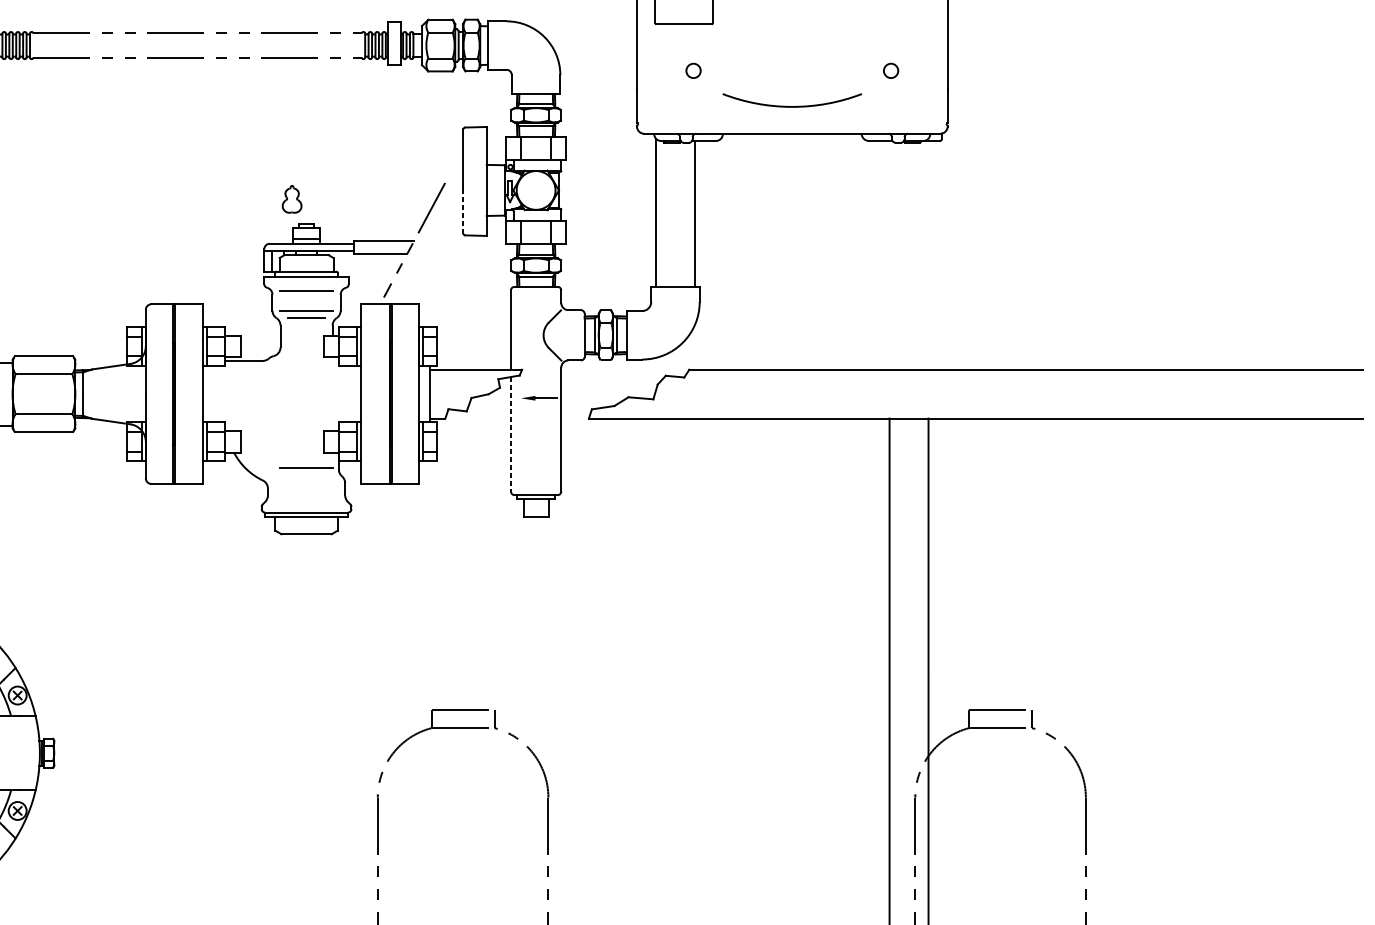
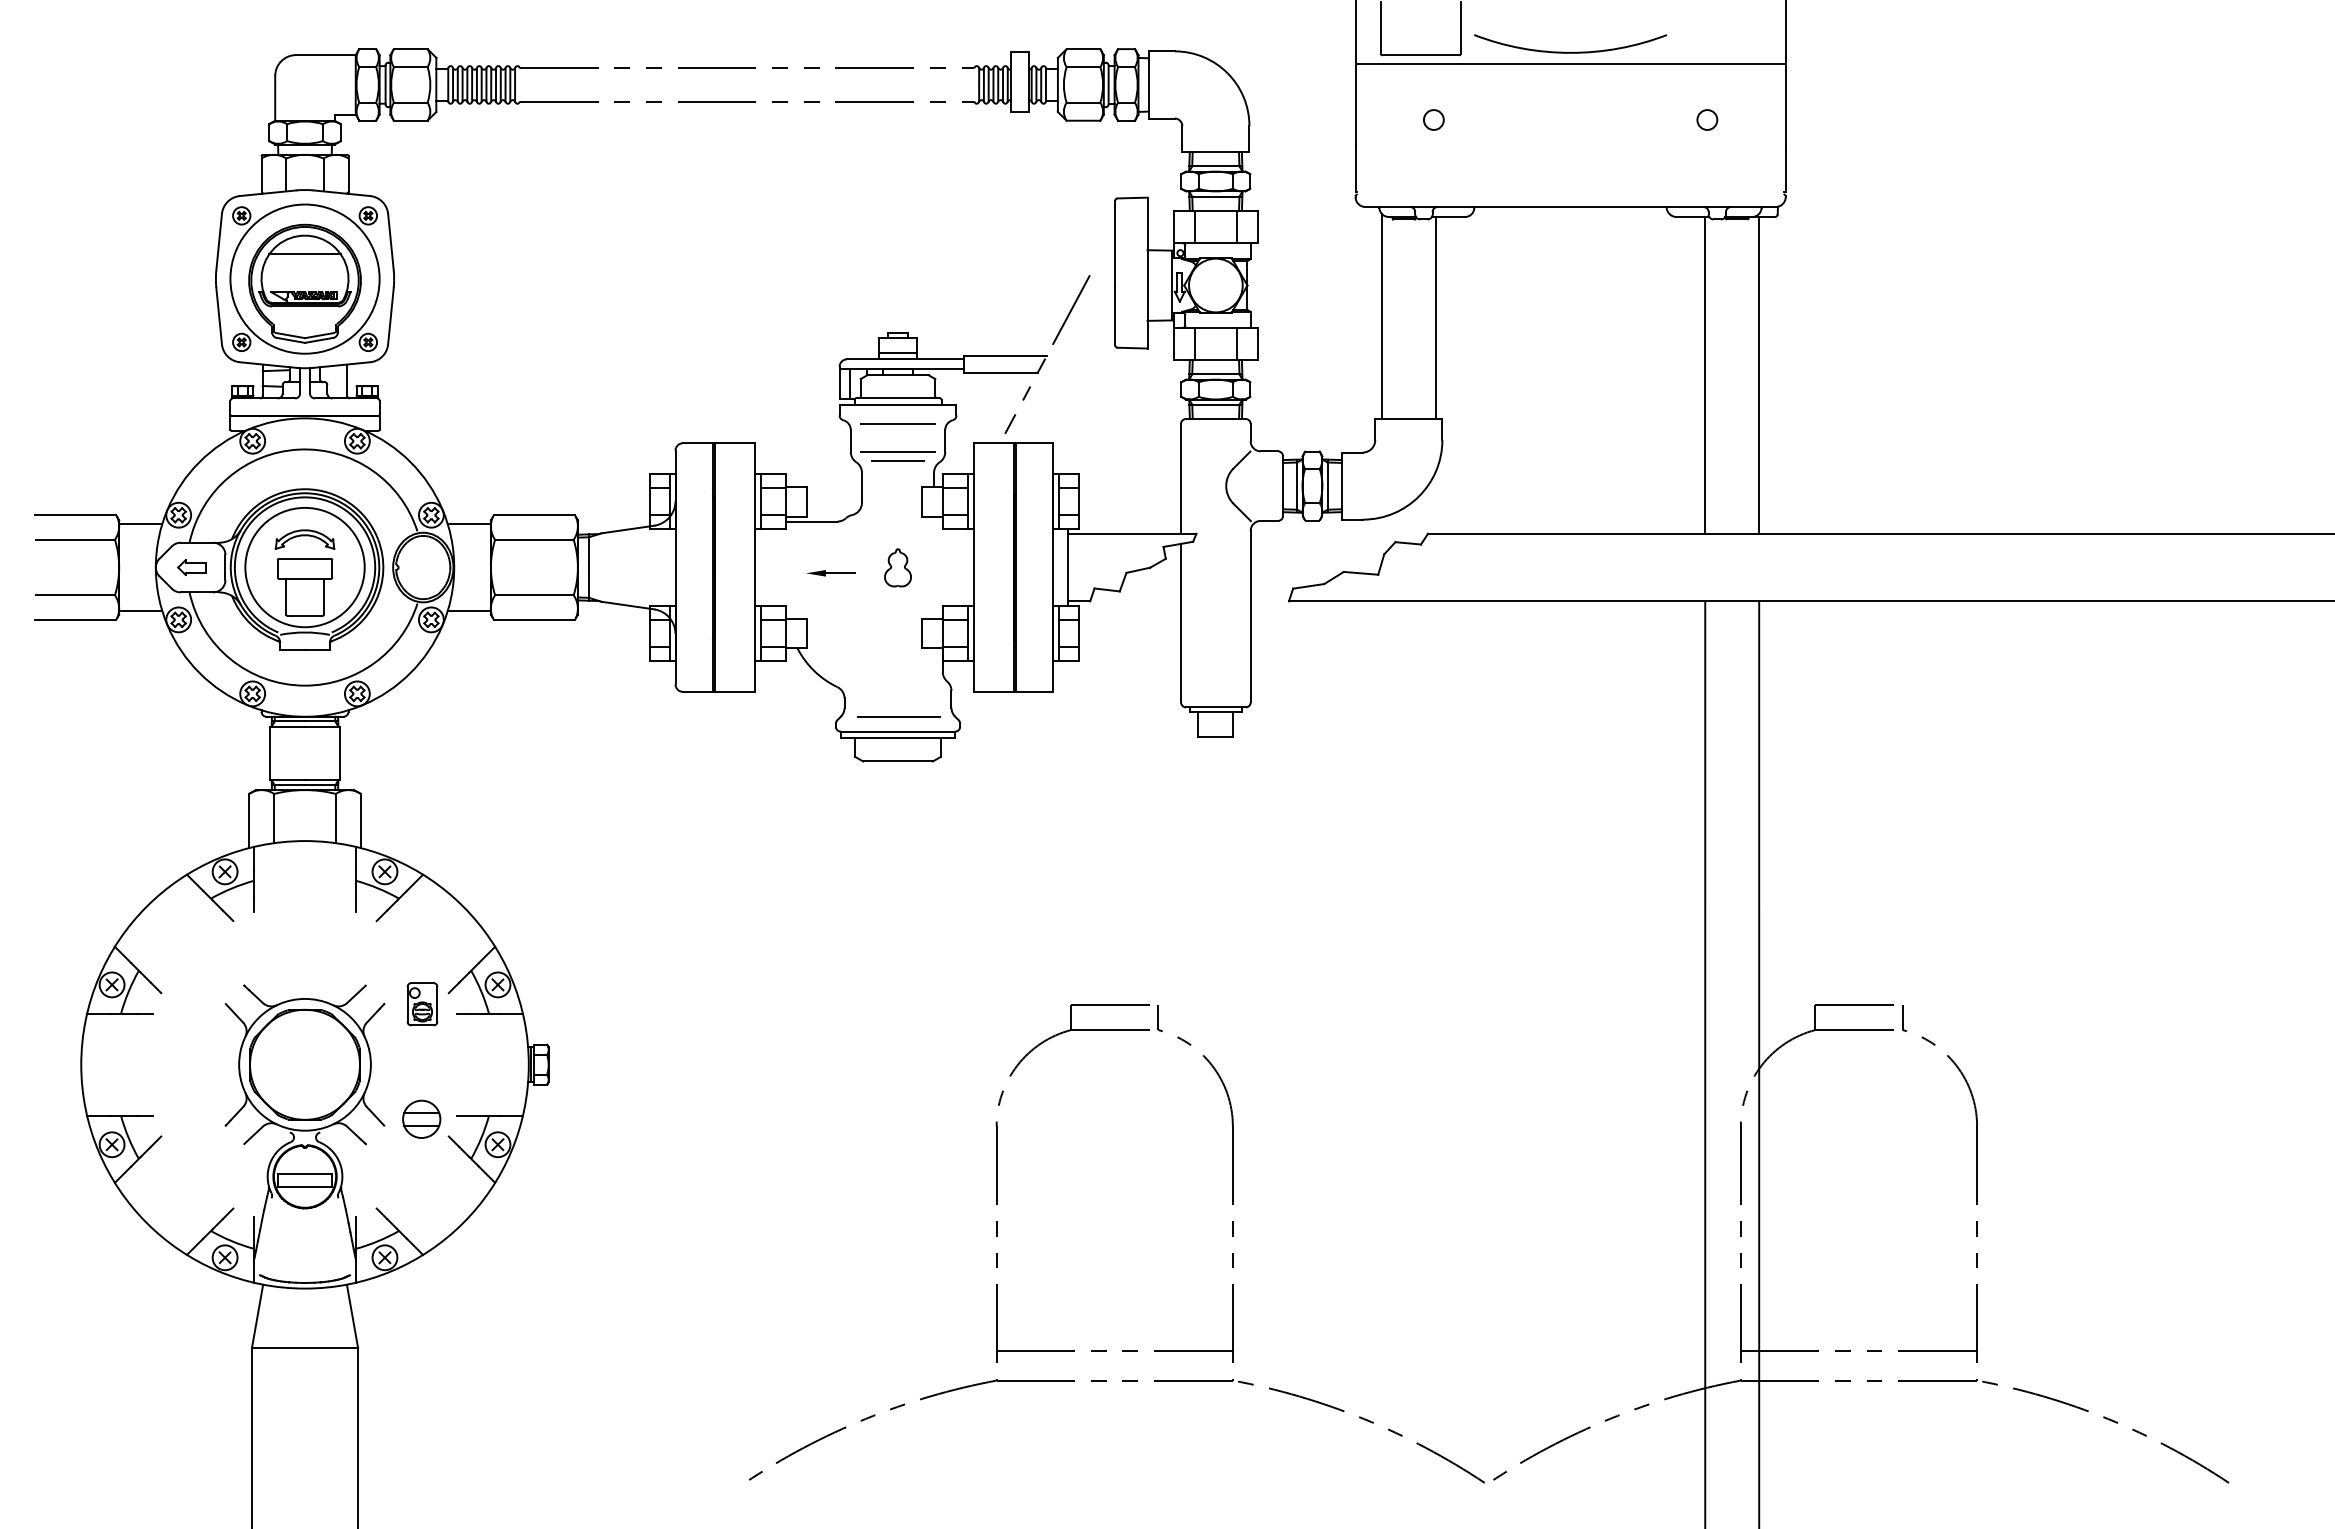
line: (792, 30) -> (1570, 64), added
arc: (792, 106) -> (1570, 52), moved
part: (291, 199) -> (897, 567), moved
line: (463, 212) -> (1115, 315), dashed -> solid
line: (889, 254) -> (1705, 374), added
line: (928, 254) -> (1759, 374), added
part: (538, 398) -> (830, 573), moved
line: (511, 434) -> (1181, 623), dashed -> solid
line: (306, 467) -> (897, 669), removed
line: (306, 501) -> (898, 716), added

